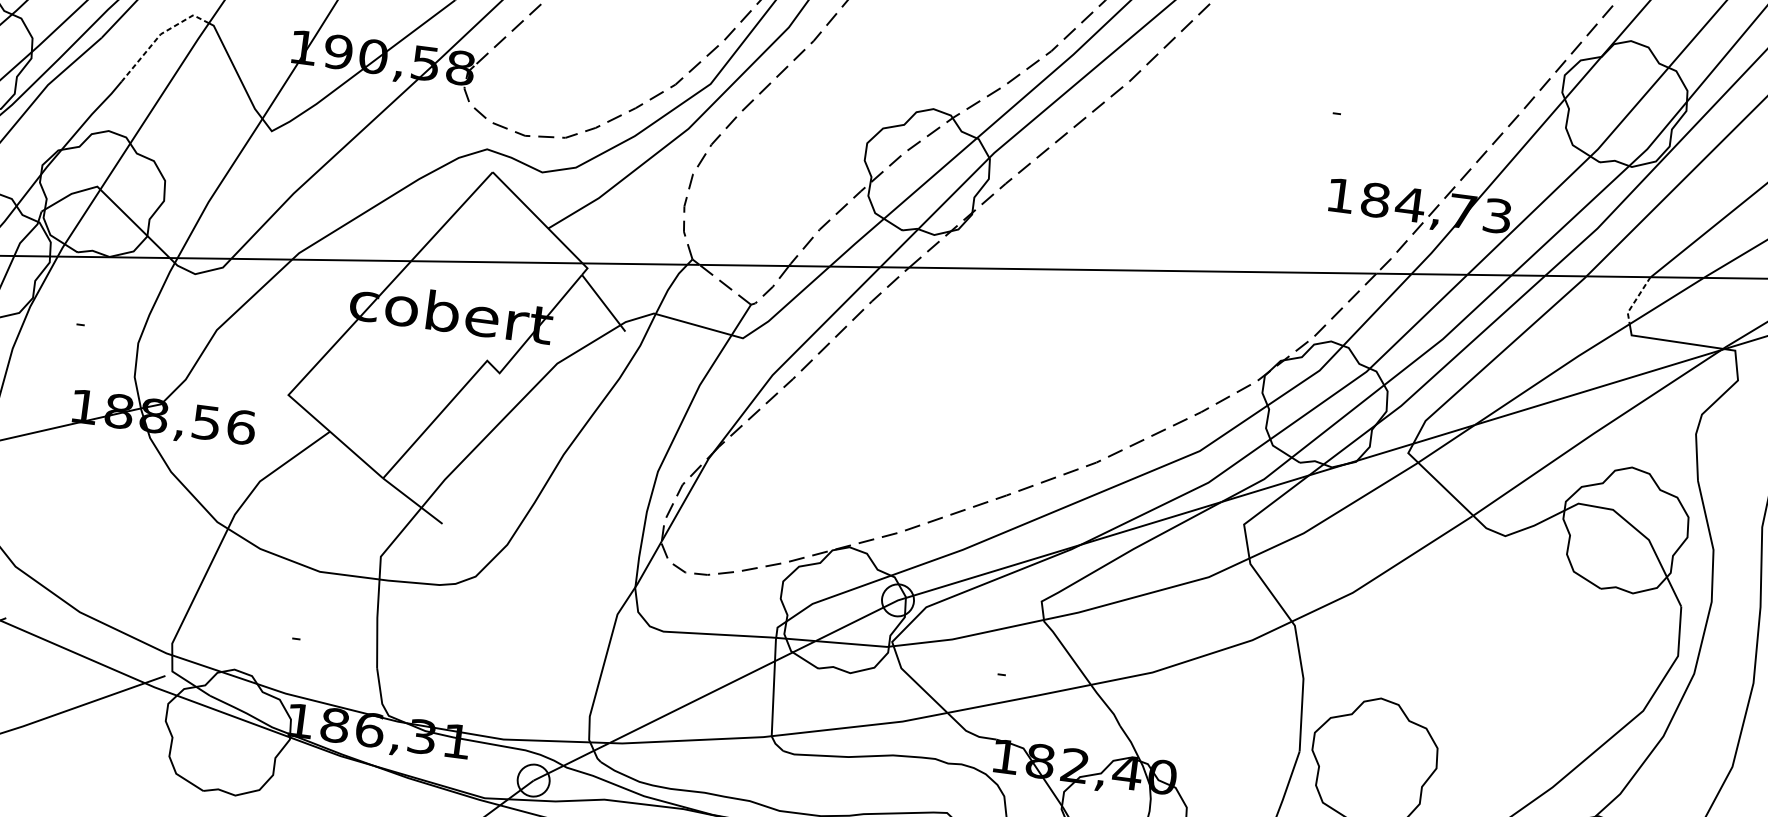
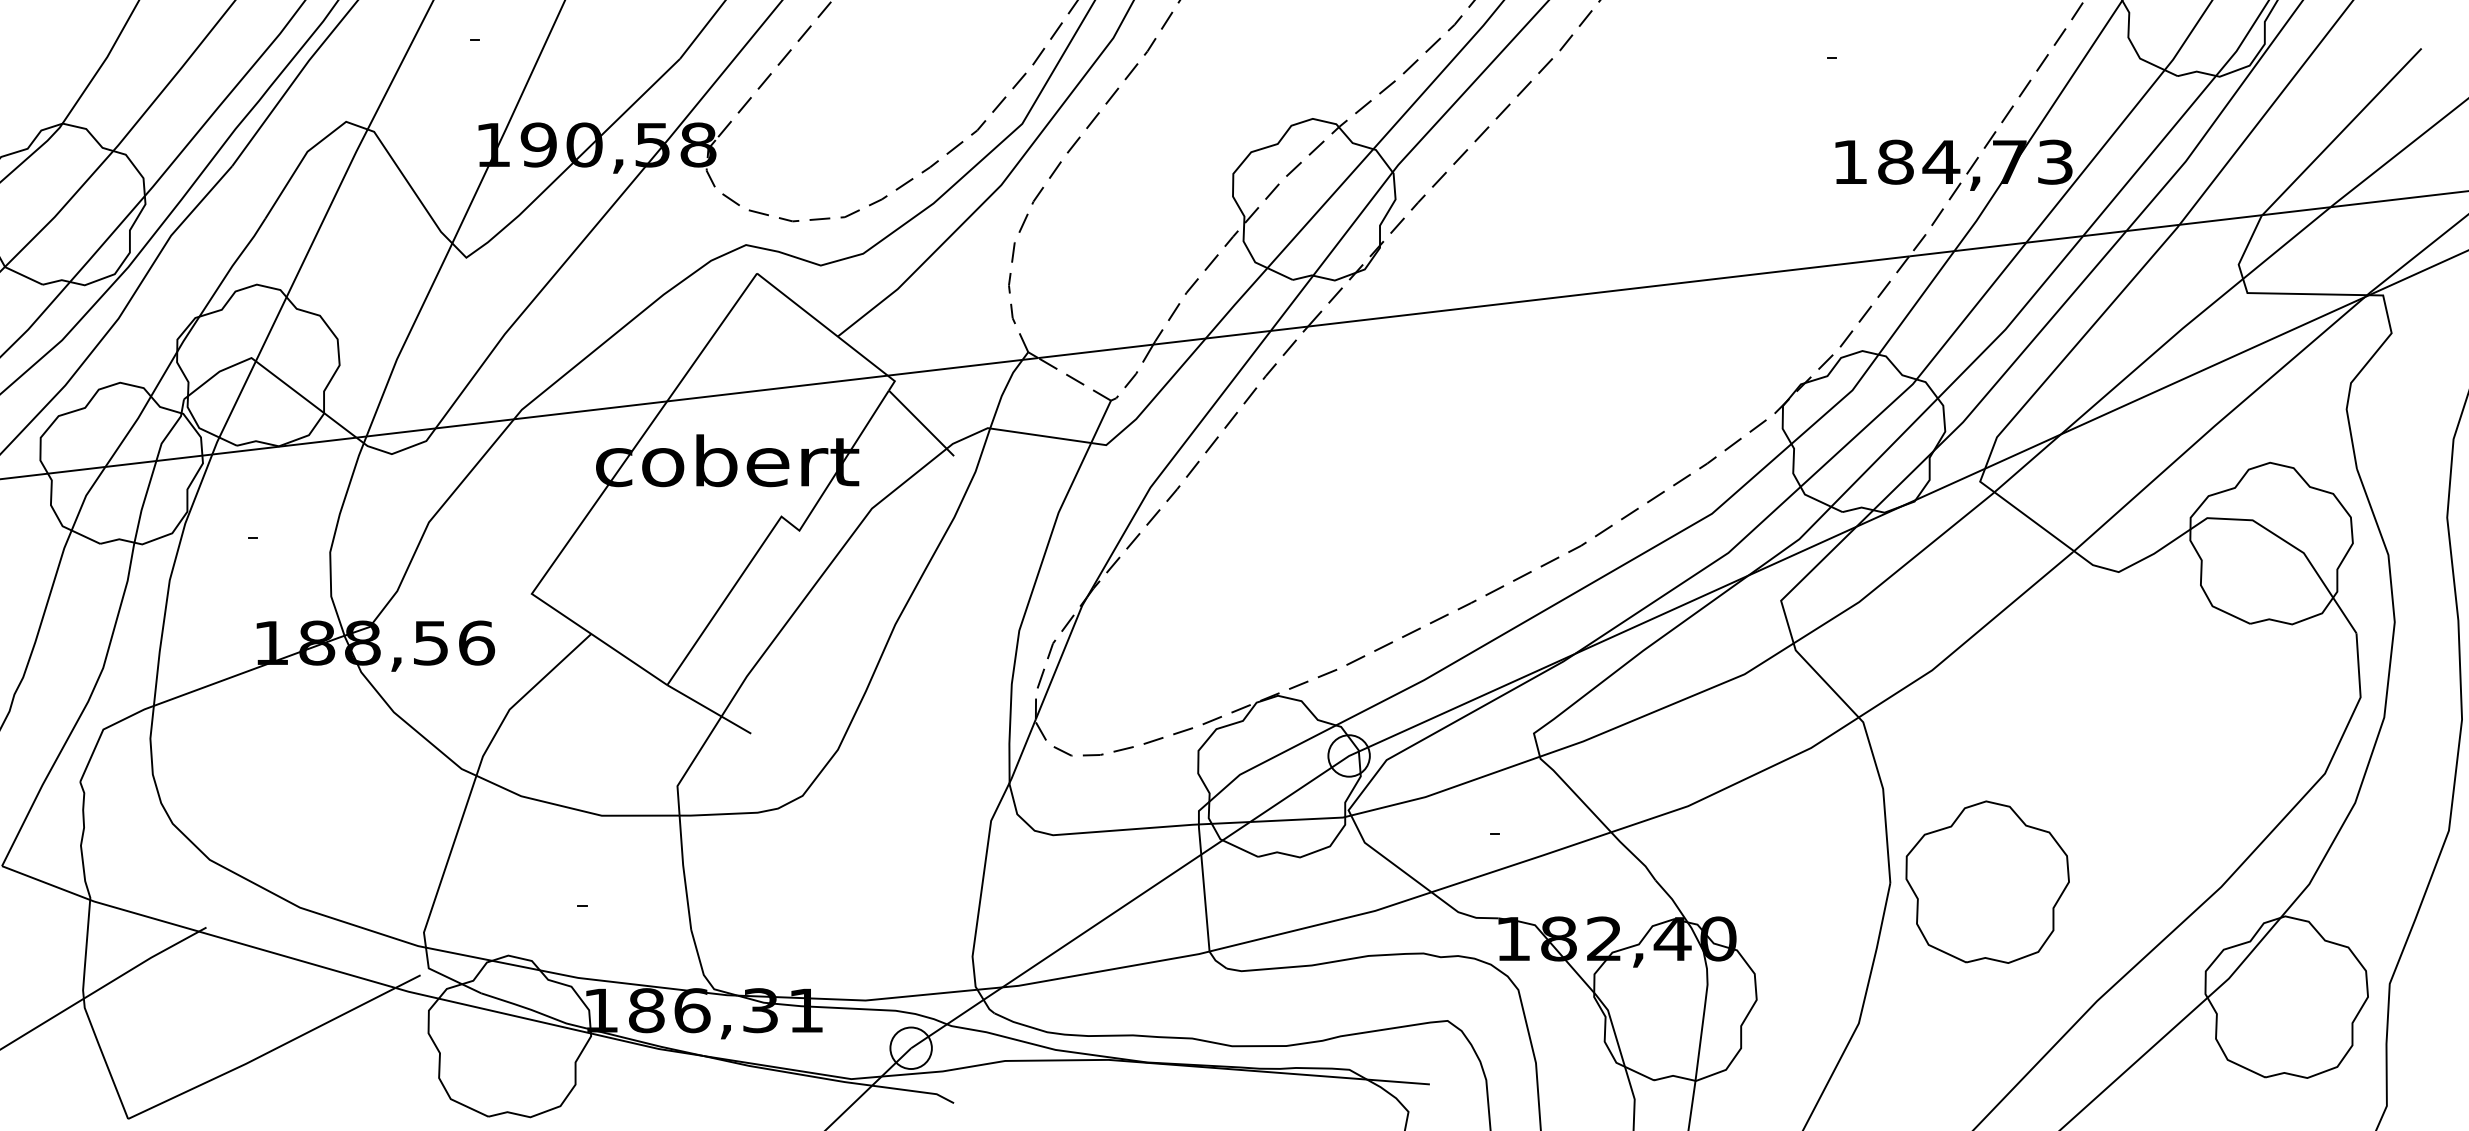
line: (158, 36) -> (305, 154), dashed -> solid
line: (1636, 299) -> (2247, 246), dashed -> solid

